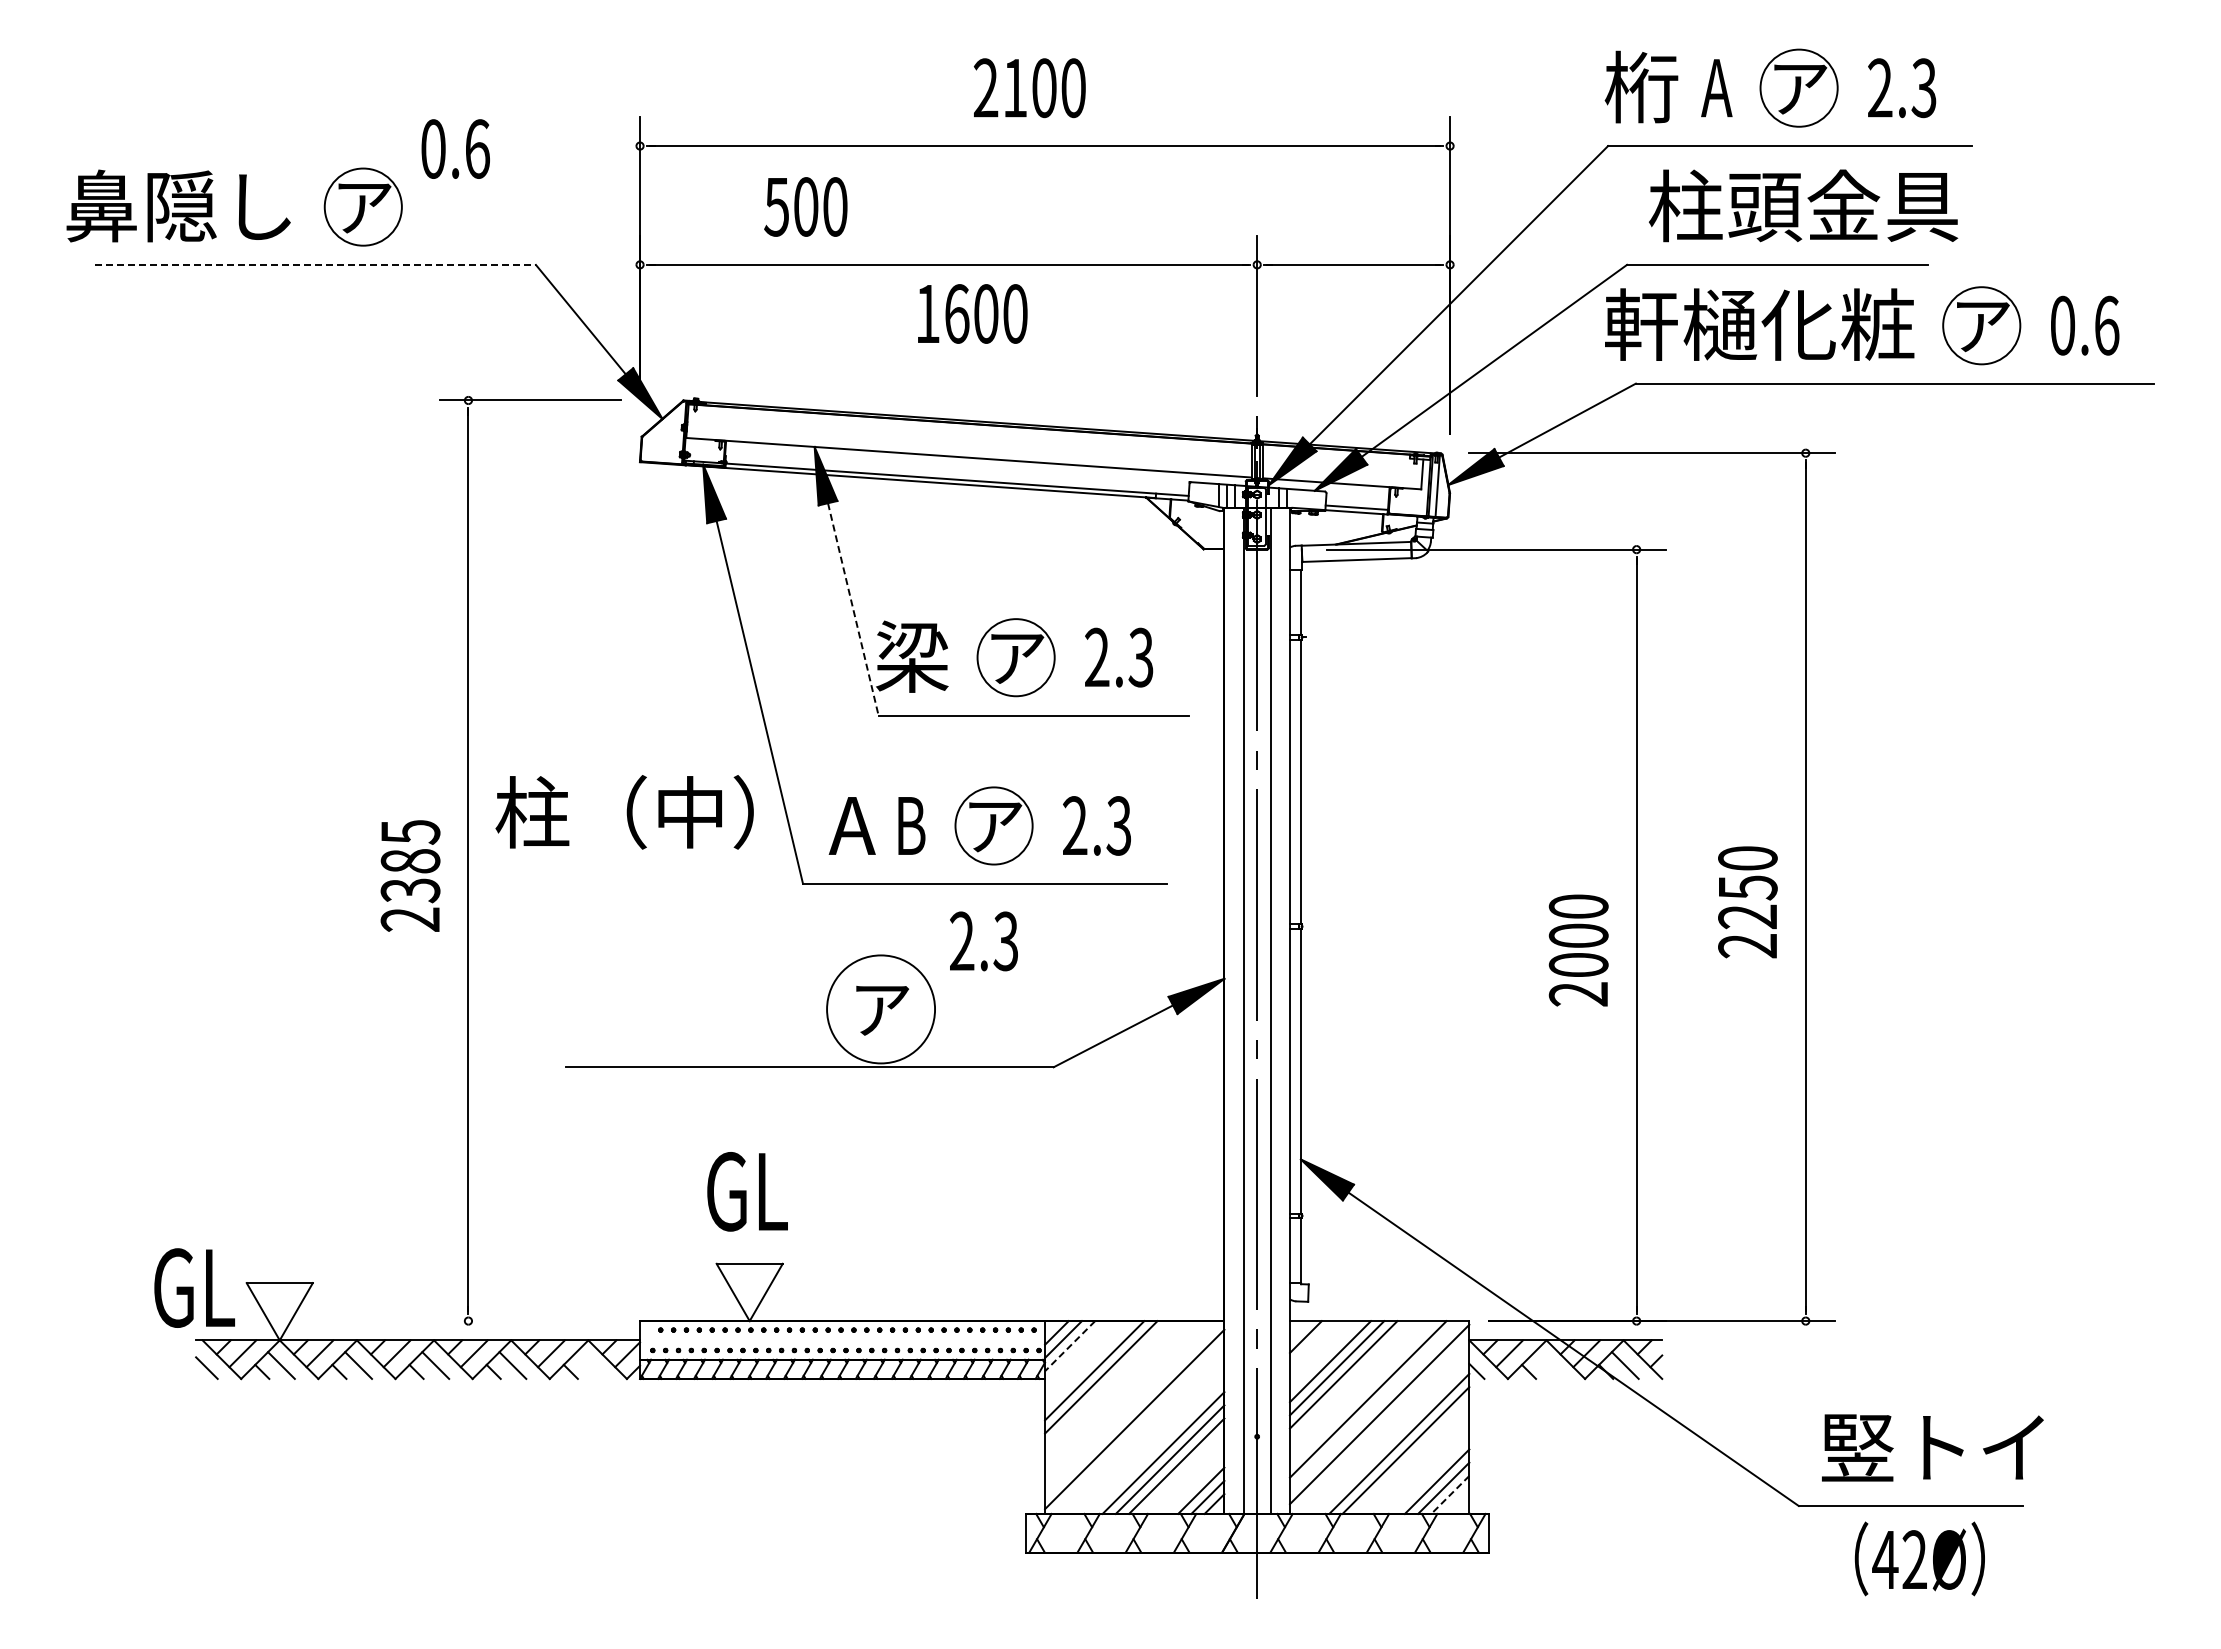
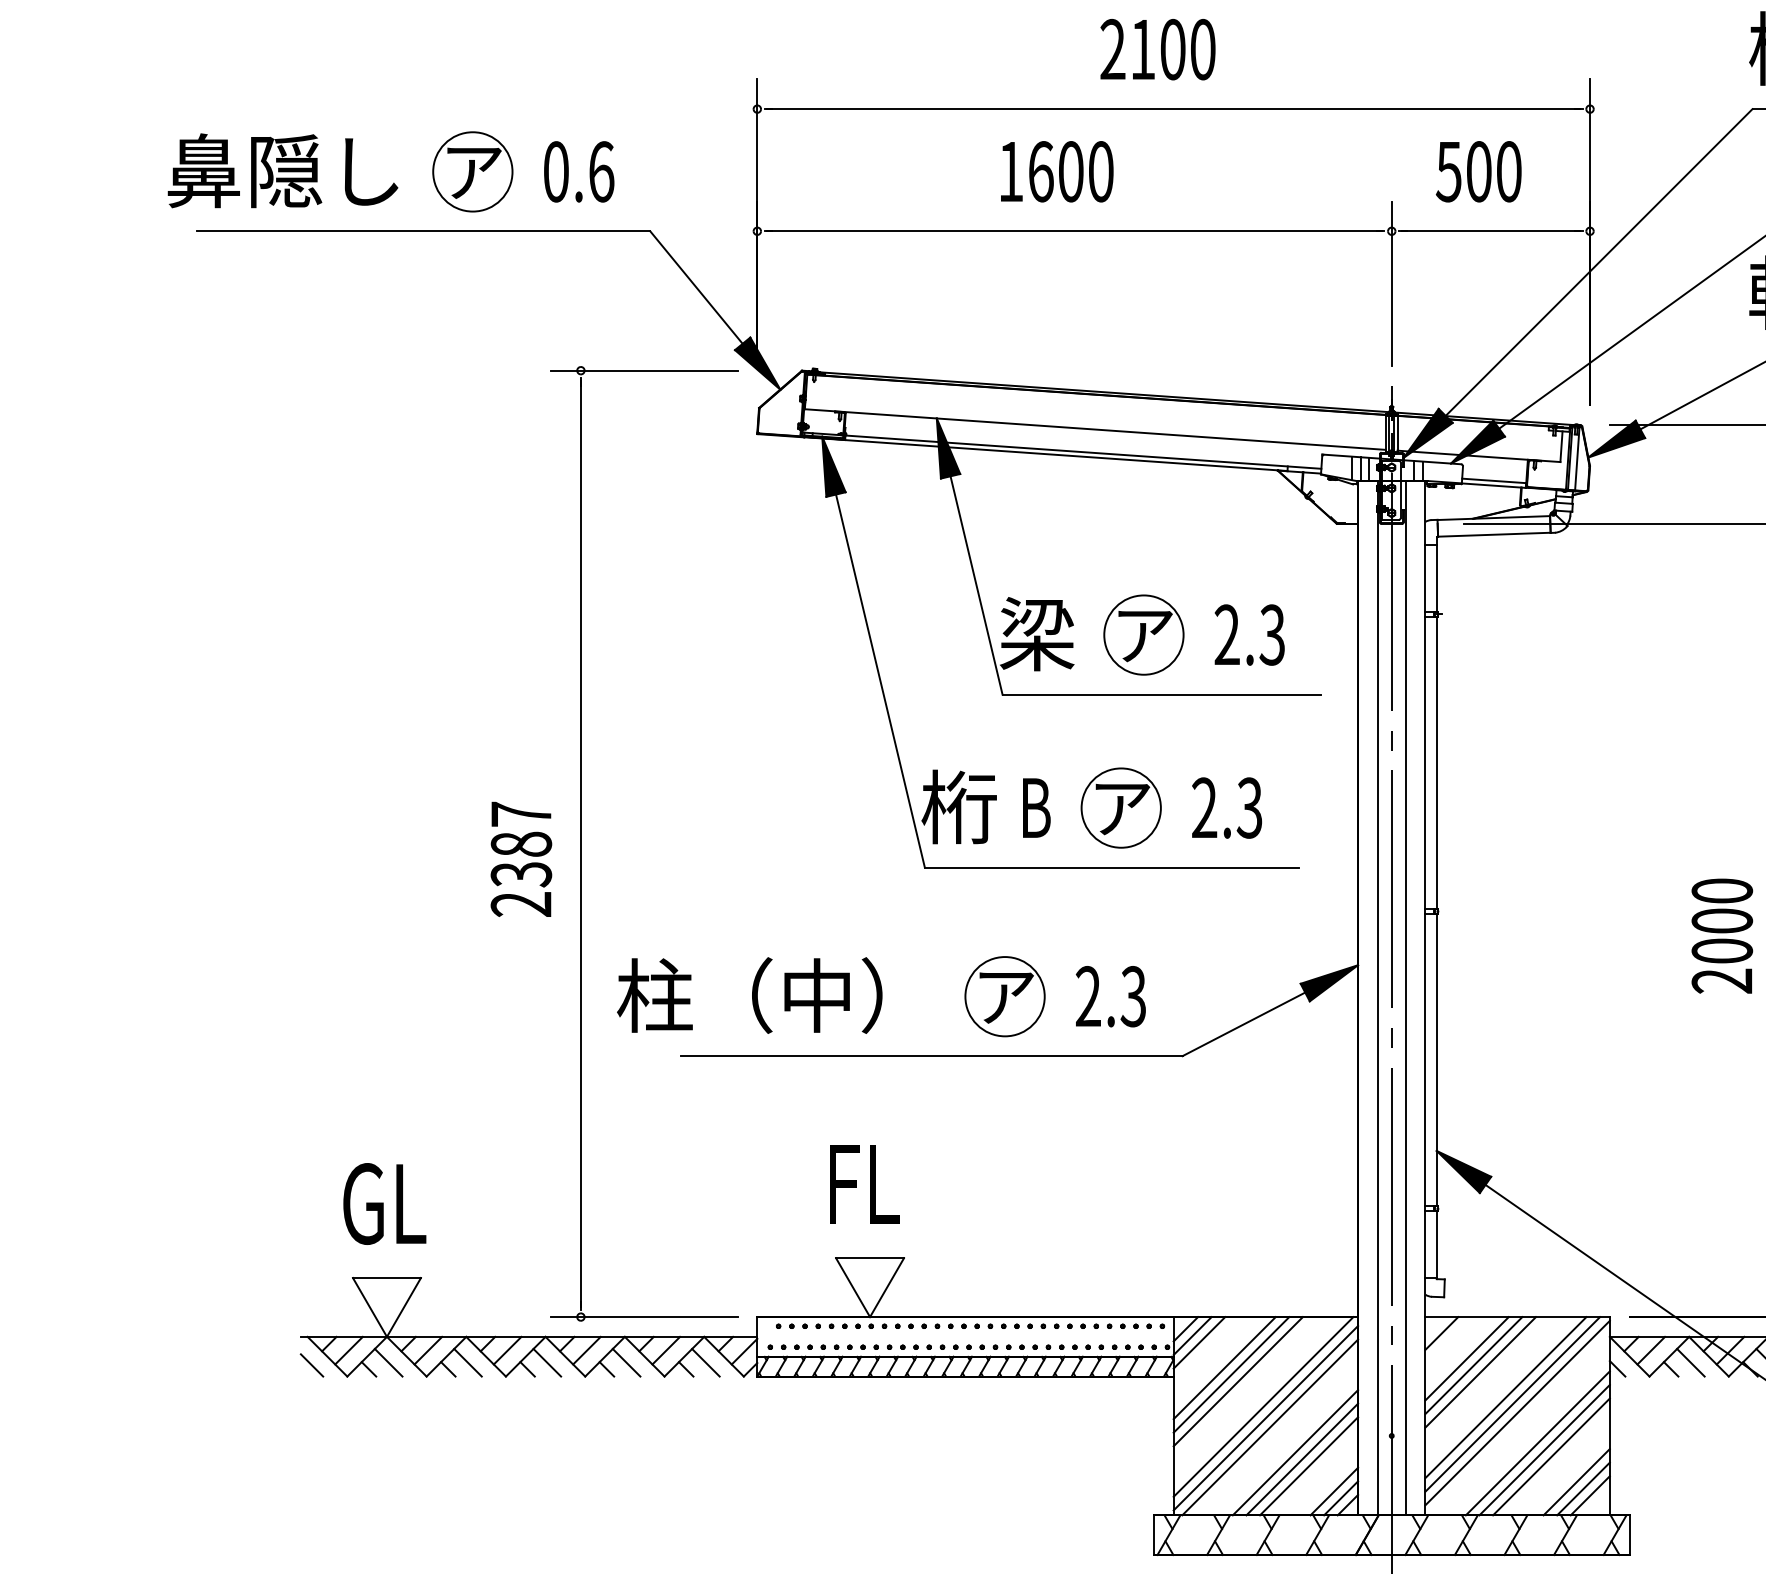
text: (455, 148) -> (578, 171), moved
text: (805, 206) -> (1478, 171), moved
line: (315, 264) -> (423, 230), dashed -> solid
text: (972, 313) -> (1056, 171), moved
line: (853, 609) -> (976, 585), dashed -> solid
text: (624, 812) -> (749, 995), moved
text: (837, 824) -> (960, 806), A -> 桁
text: (410, 832) -> (521, 814), 2385 -> 2387
text: (983, 941) -> (1110, 996), moved
circle: (880, 1009) -> (1004, 996), size x0.71
text: (747, 1191) -> (867, 1183), GL -> FL
text: (194, 1287) -> (384, 1203), moved
line: (529, 1321) -> (643, 1317), added
line: (1069, 1346) -> (1198, 1343), dashed -> solid
line: (589, 1365) -> (705, 1362), added
line: (1547, 1365) -> (1690, 1362), added
line: (1107, 1383) -> (1237, 1381), added
line: (1374, 1405) -> (1512, 1403), added
line: (1132, 1408) -> (1263, 1406), added
line: (1138, 1428) -> (1269, 1427), added
line: (1412, 1456) -> (1551, 1456), added
line: (1450, 1494) -> (1590, 1495), dashed -> solid

